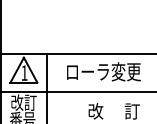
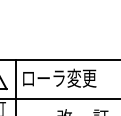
text: (103, 71) -> (59, 77), moved

